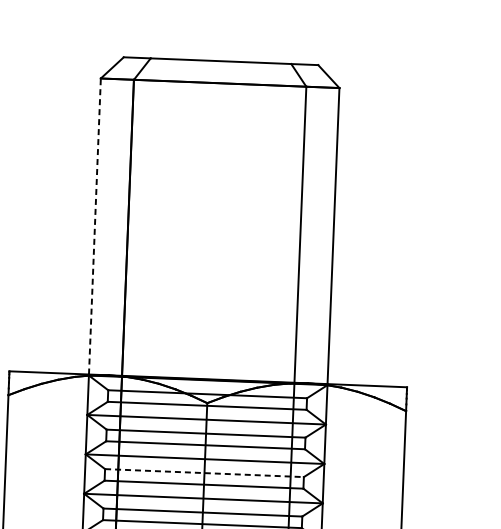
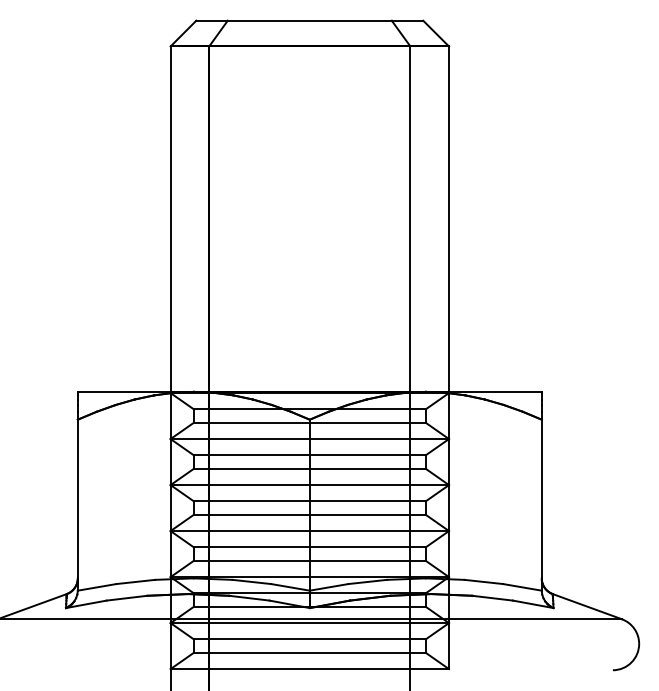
line: (94, 226) -> (170, 219), dashed -> solid
line: (204, 473) -> (309, 501), dashed -> solid

